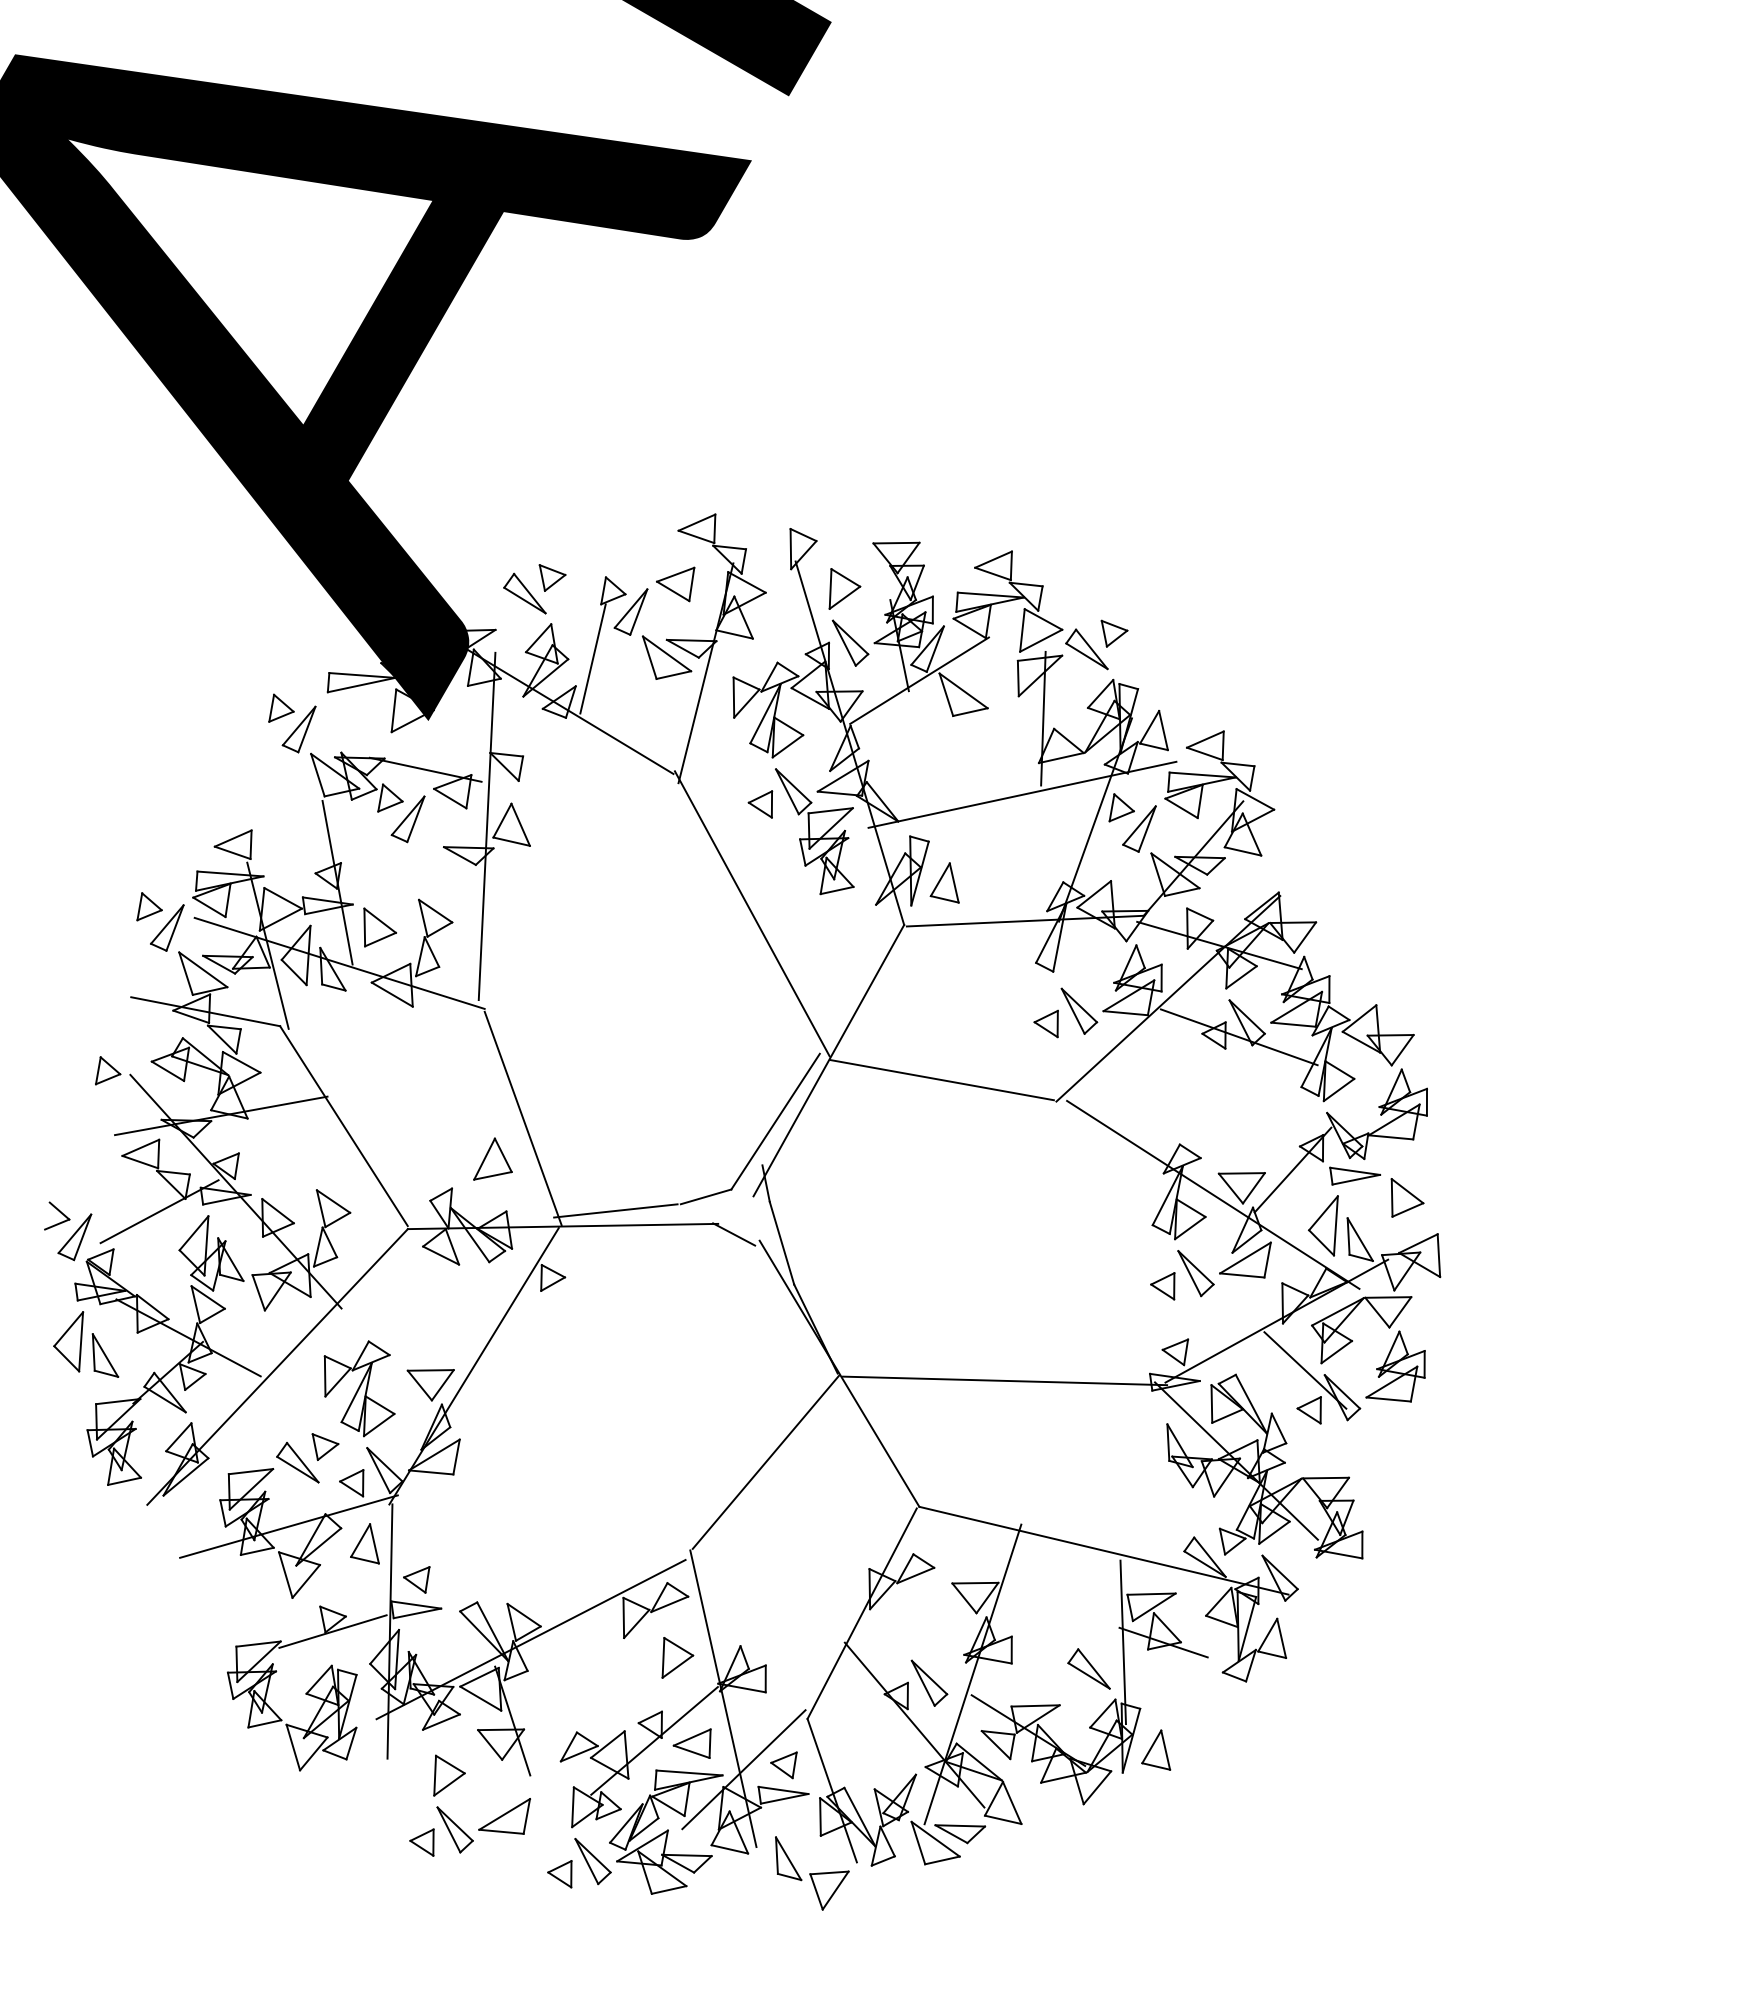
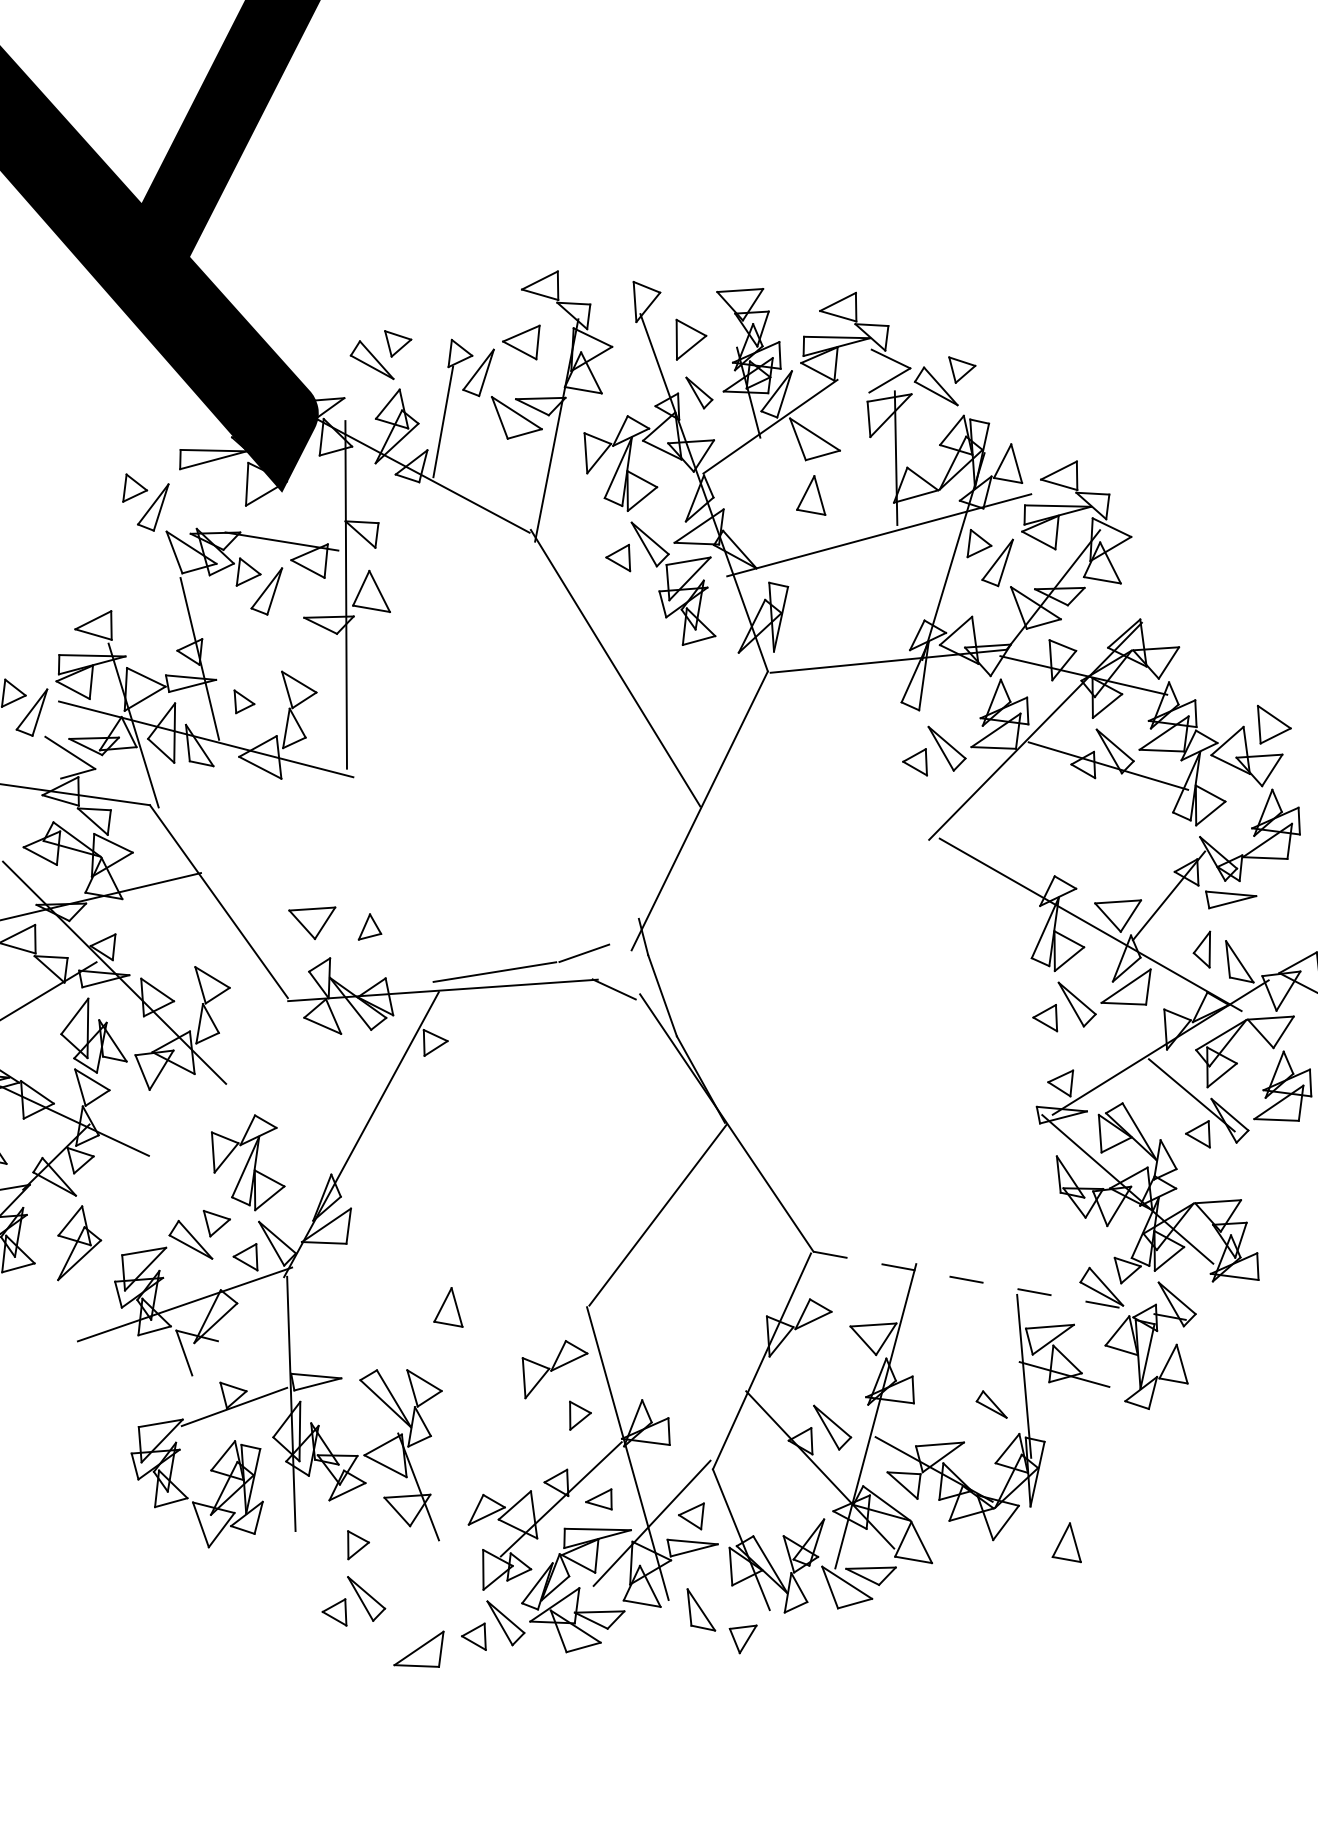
line: (1022, 630) -> (870, 371), removed
part: (850, 642) -> (699, 392), size x0.7
part: (944, 882) -> (810, 495), moved
part: (379, 927) -> (244, 701), size x0.6
line: (185, 973) -> (52, 757), removed
line: (941, 1080) -> (813, 824), removed
line: (522, 1118) -> (396, 884), removed
line: (775, 1121) -> (649, 874), removed
part: (492, 1158) -> (368, 926), size x0.6
part: (1407, 1197) -> (1274, 723), moved
part: (1323, 1225) -> (1202, 949), size x0.6
line: (277, 1366) -> (165, 1145), removed
line: (1004, 1380) -> (891, 1121), removed
part: (430, 1385) -> (312, 924), moved
part: (364, 1543) -> (447, 1307), moved
line: (1103, 1550) -> (999, 1285), solid -> dashed
part: (416, 1579) -> (315, 1350), removed
line: (305, 1581) -> (204, 1358), removed
line: (530, 1639) -> (432, 1404), removed
part: (677, 1657) -> (579, 1414), size x0.7
part: (1088, 1668) -> (990, 1404), size x0.7
part: (691, 1743) -> (598, 1499), size x0.7
part: (1156, 1749) -> (1066, 1542), moved
part: (449, 1775) -> (358, 1544), size x0.7
part: (504, 1816) -> (418, 1650), moved
part: (829, 1890) -> (743, 1639), size x0.7

